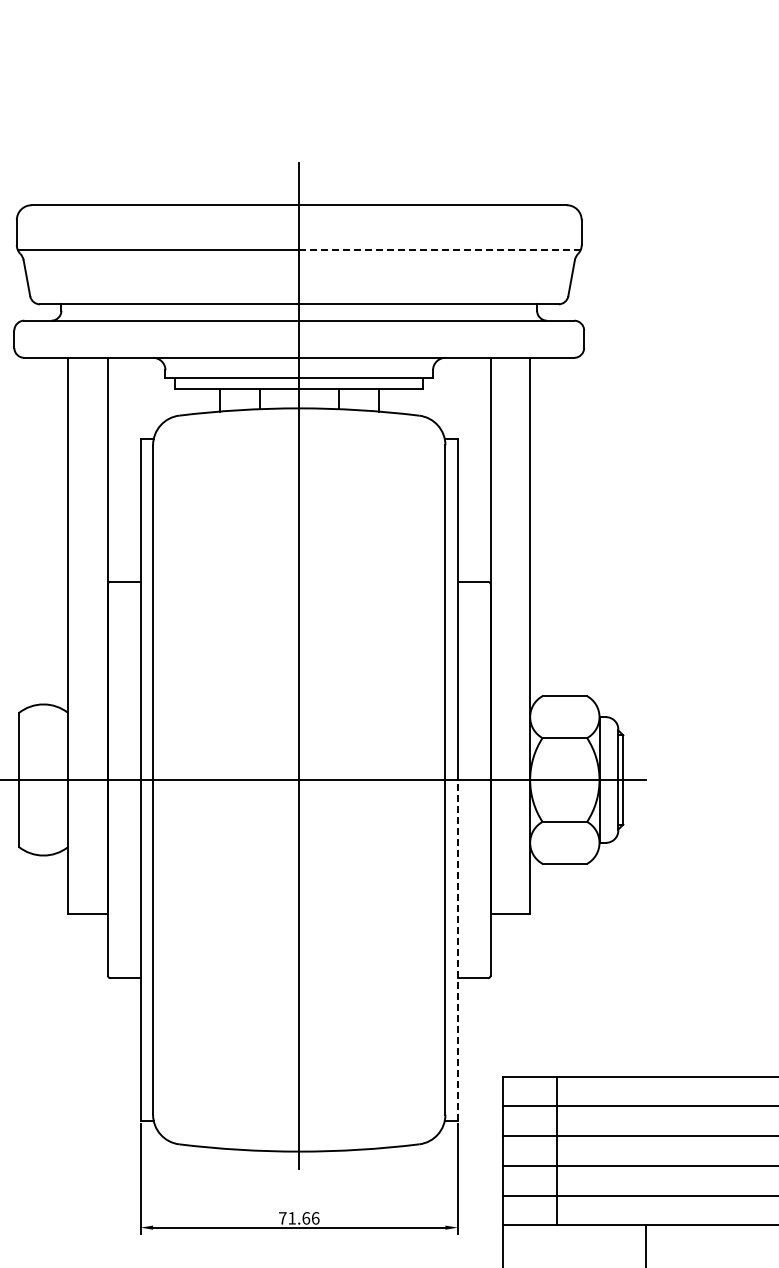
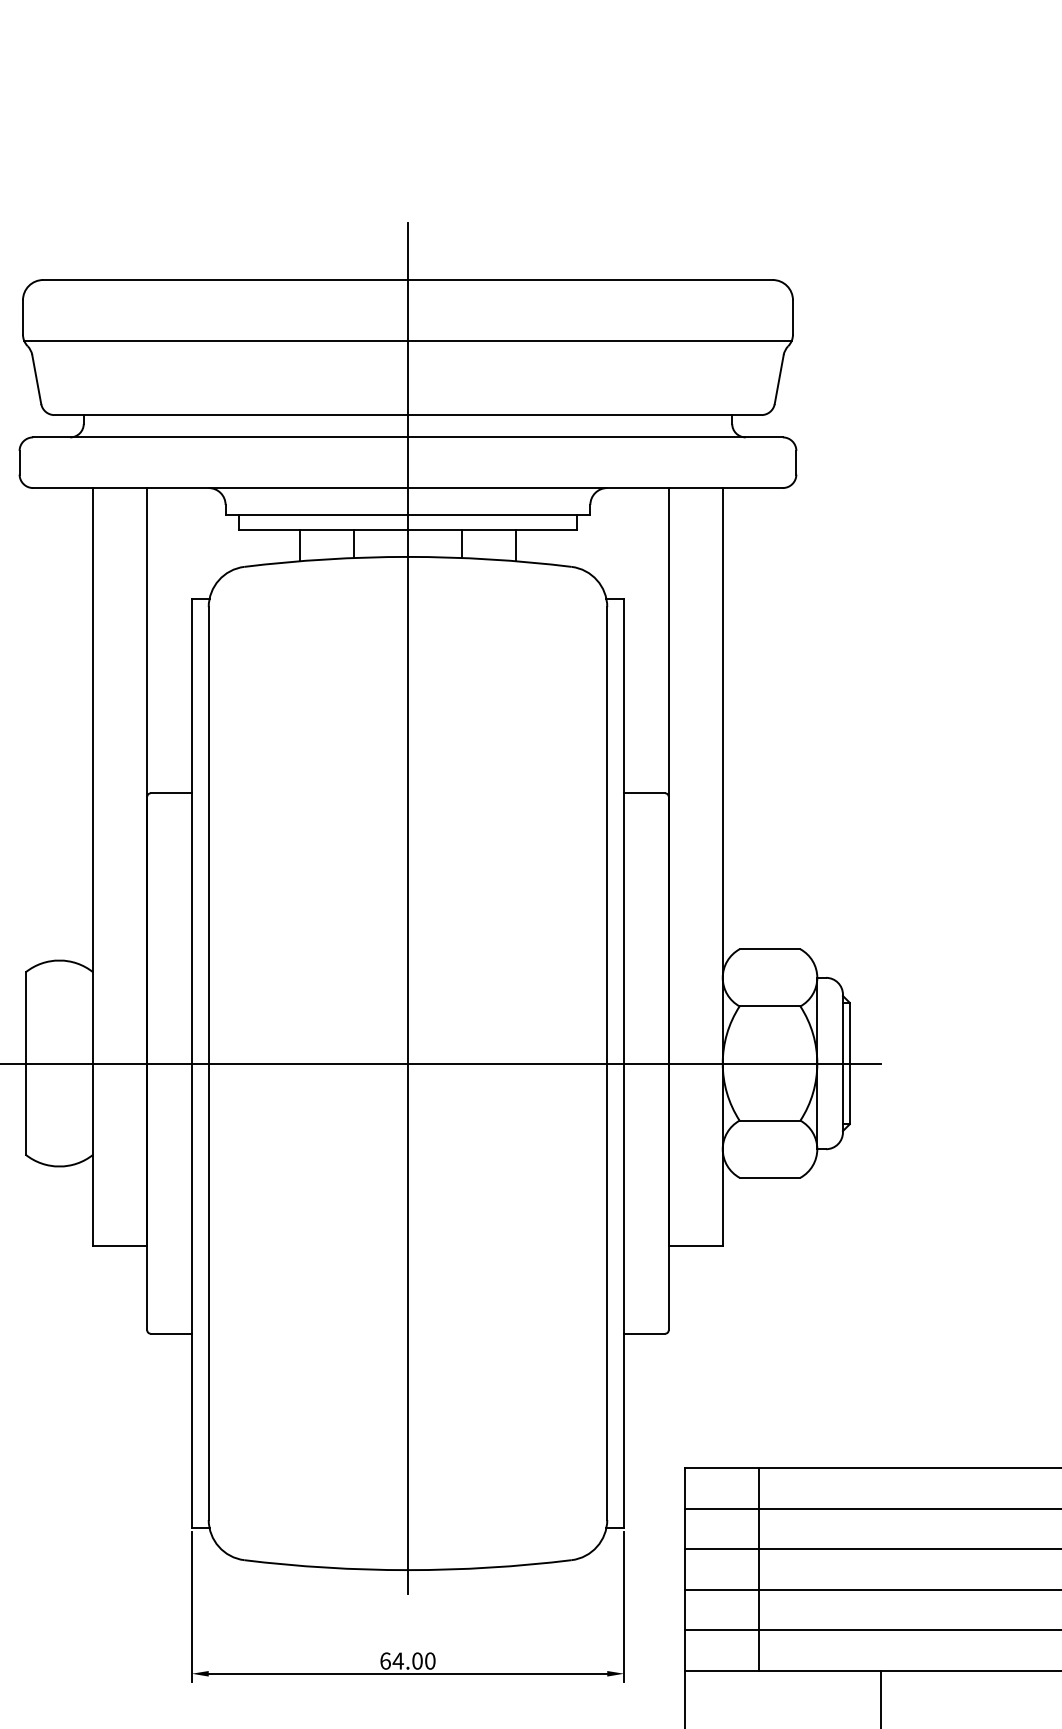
line: (439, 250) -> (599, 341), dashed -> solid
line: (457, 949) -> (623, 1294), dashed -> solid
text: (299, 1218) -> (408, 1661), 71.66 -> 64.00

